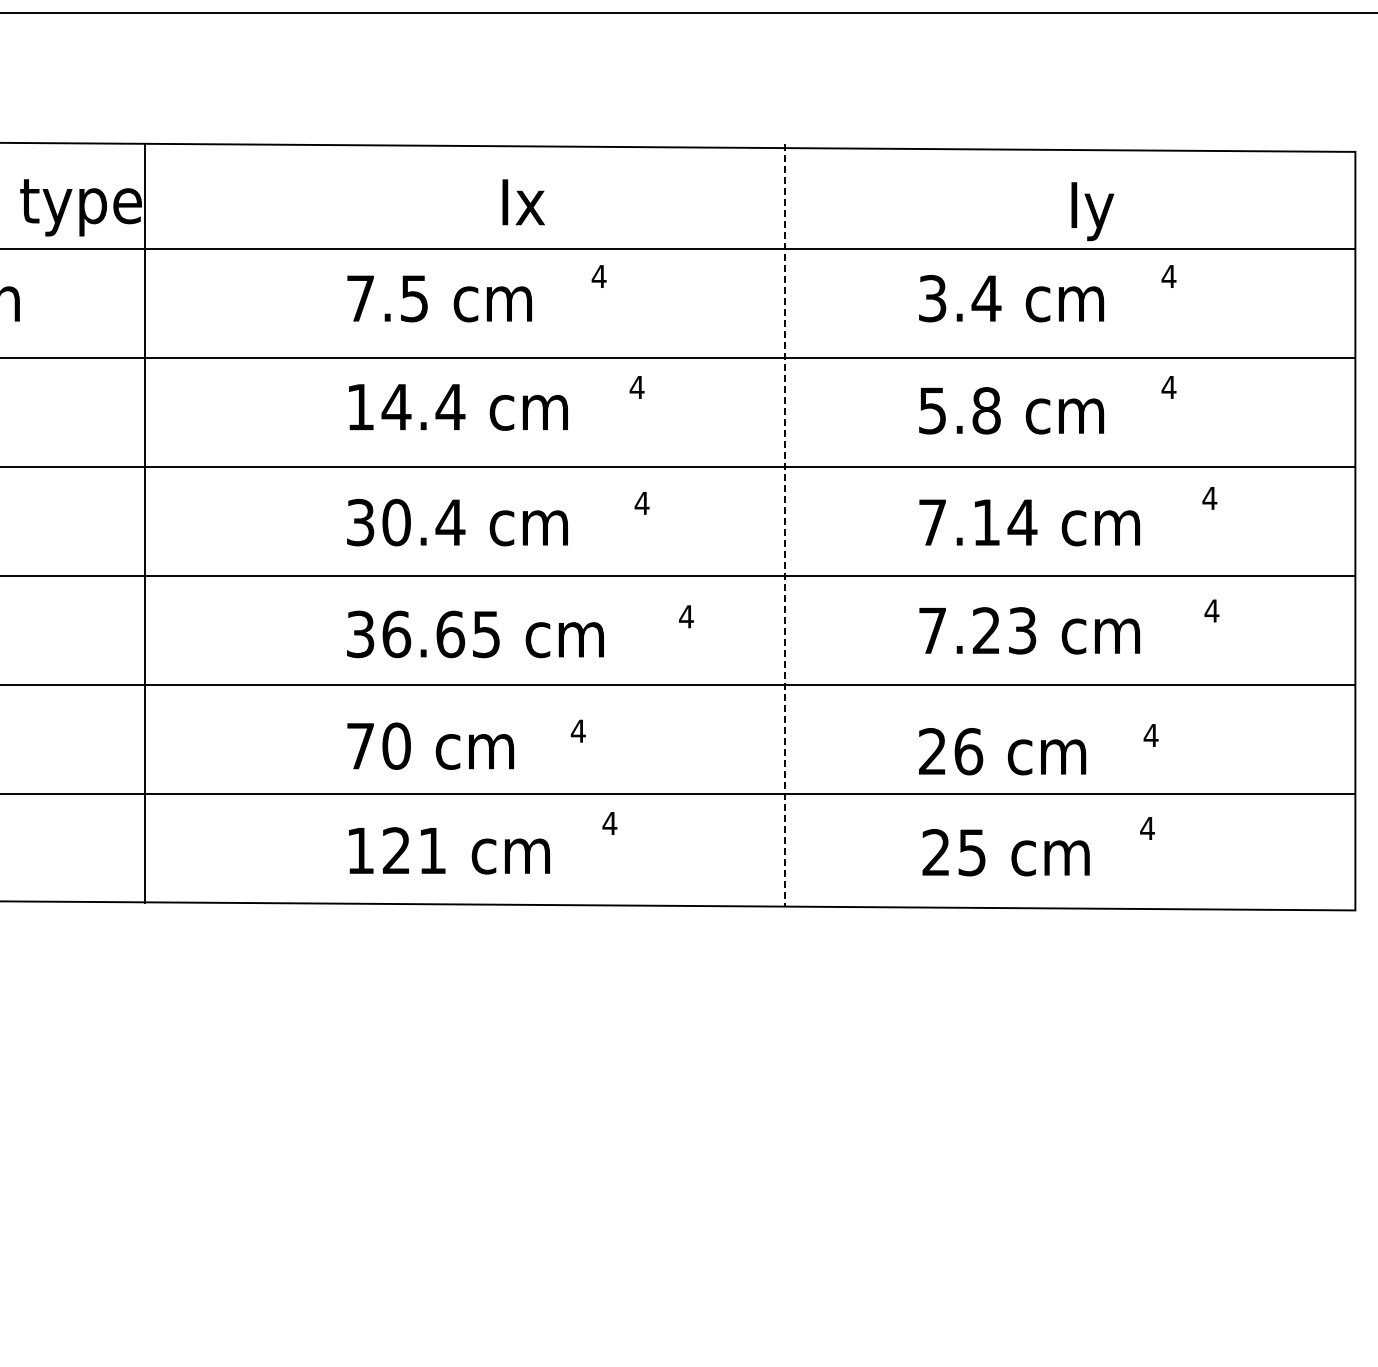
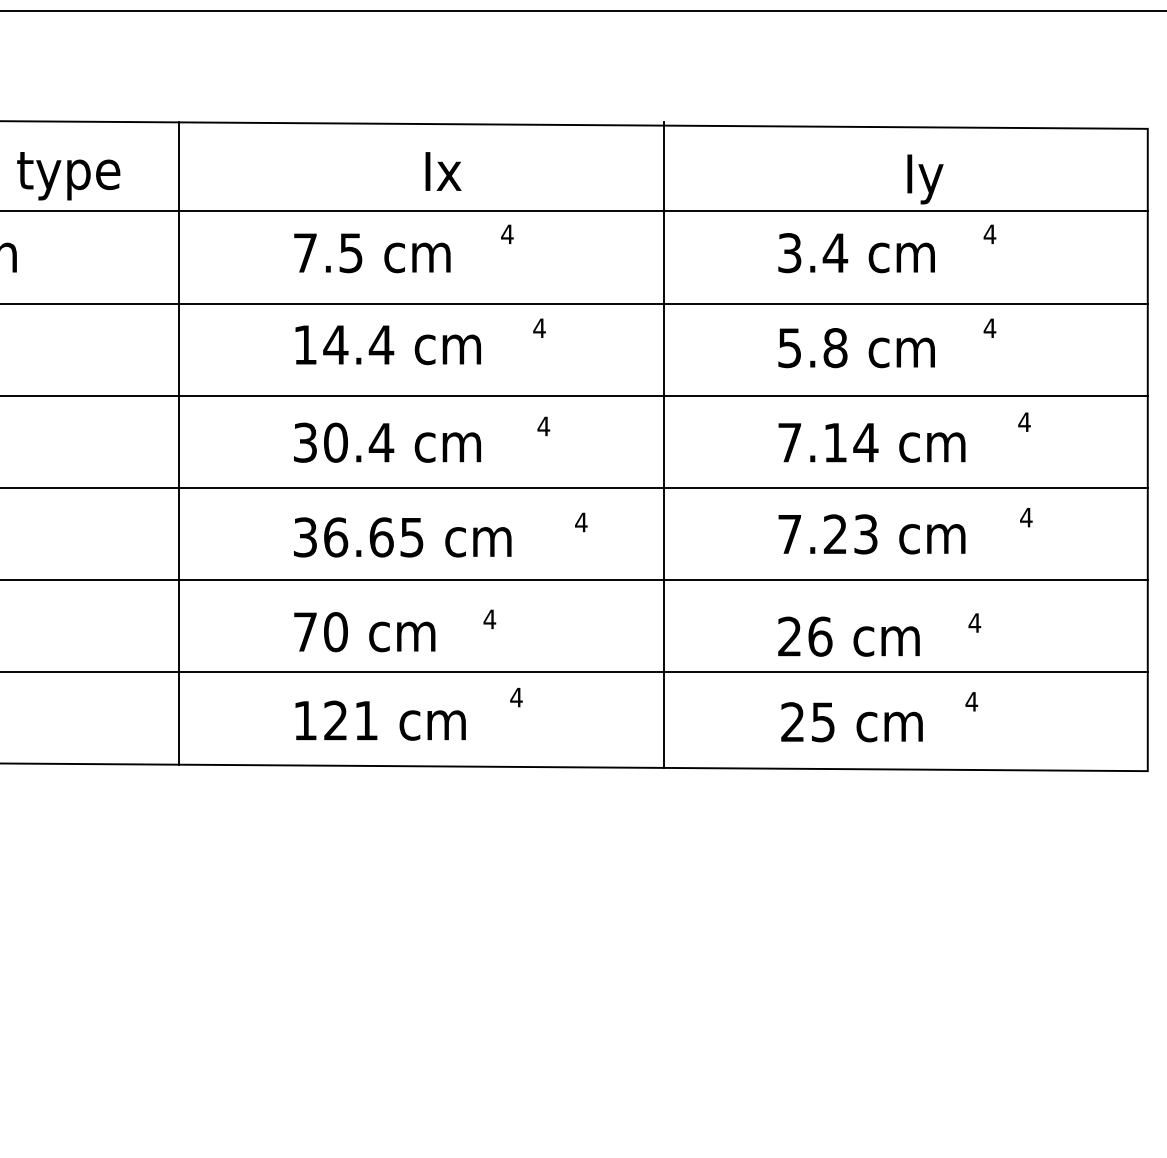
line: (144, 523) -> (179, 443), moved
line: (784, 525) -> (664, 445), dashed -> solid

